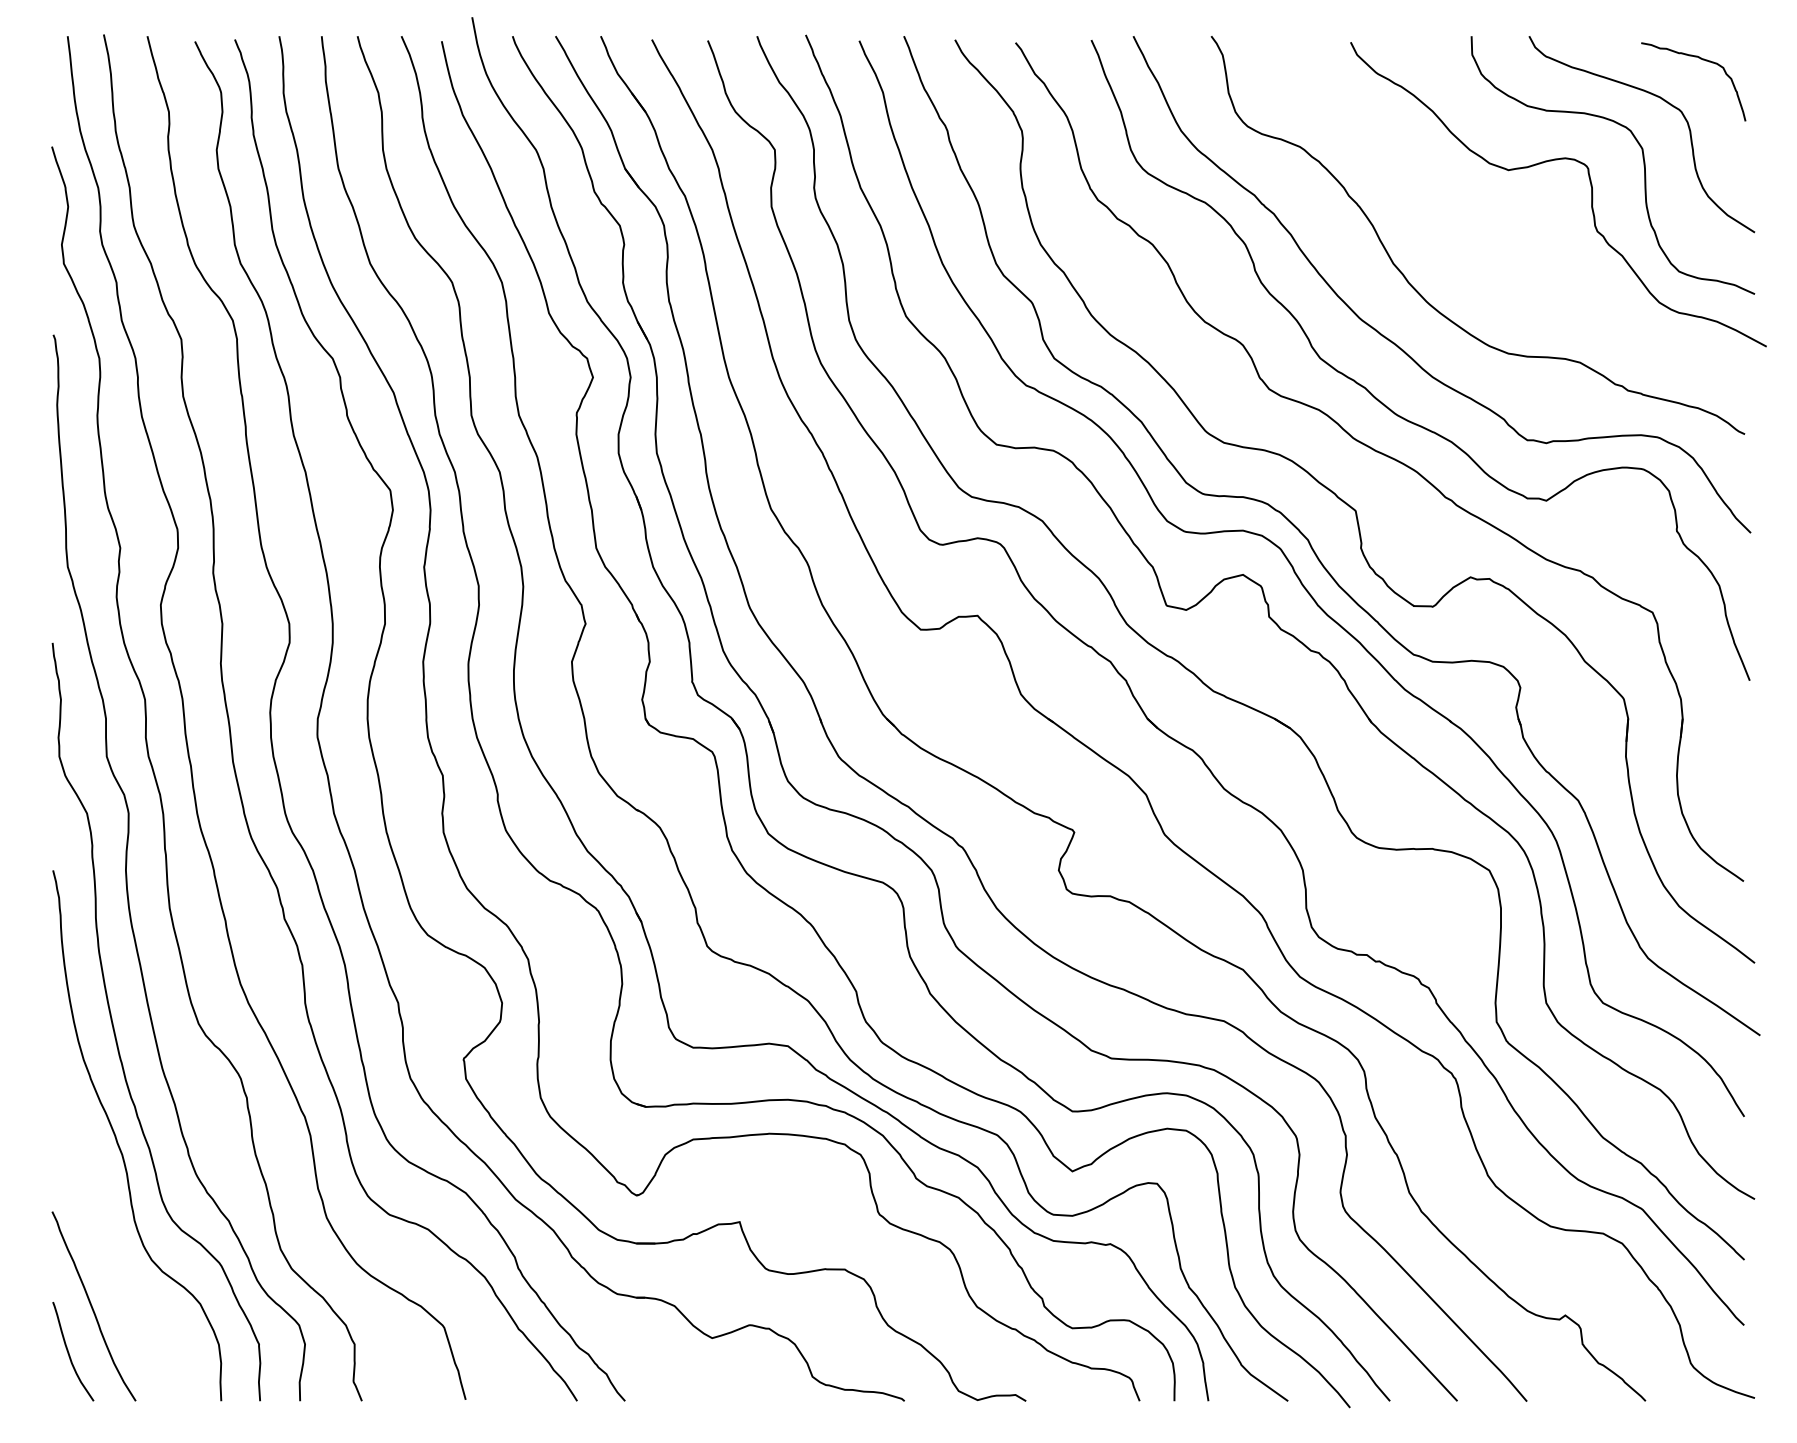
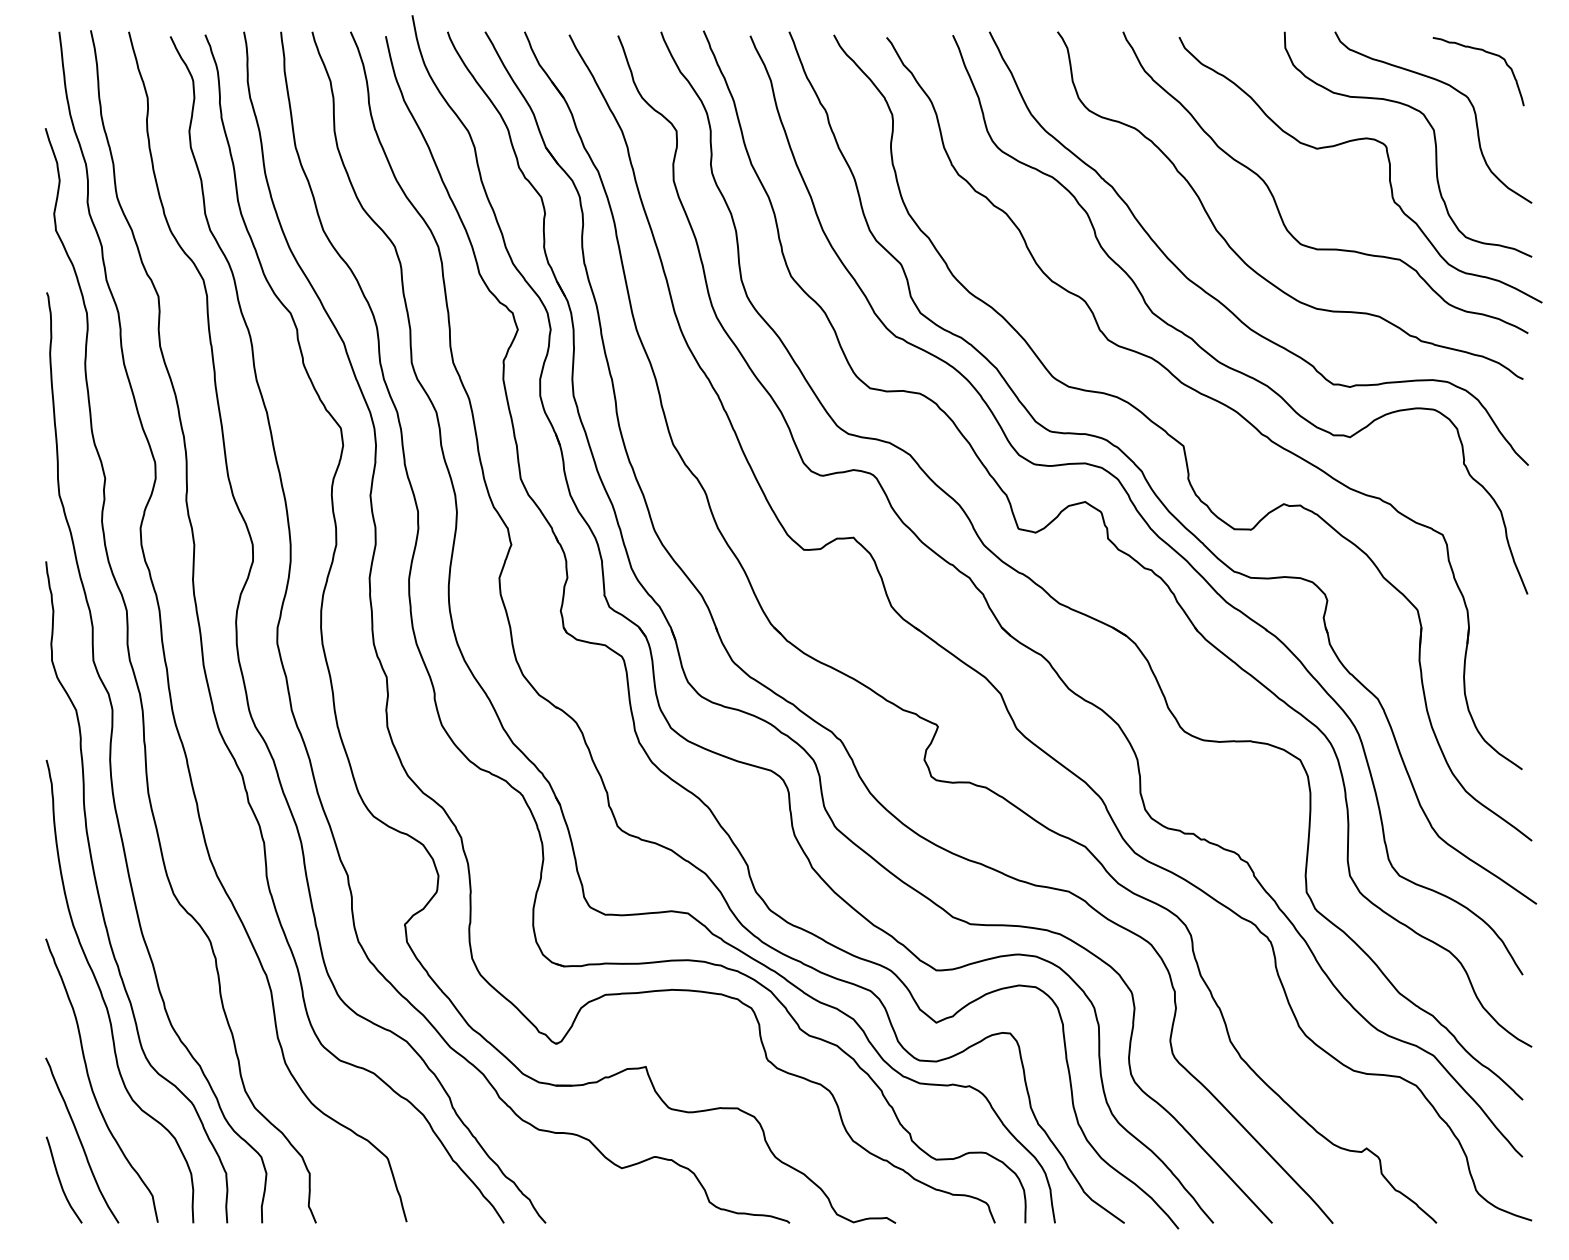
curve: (1463, 234) -> (1277, 204), added
curve: (104, 1241) -> (91, 1083), added

